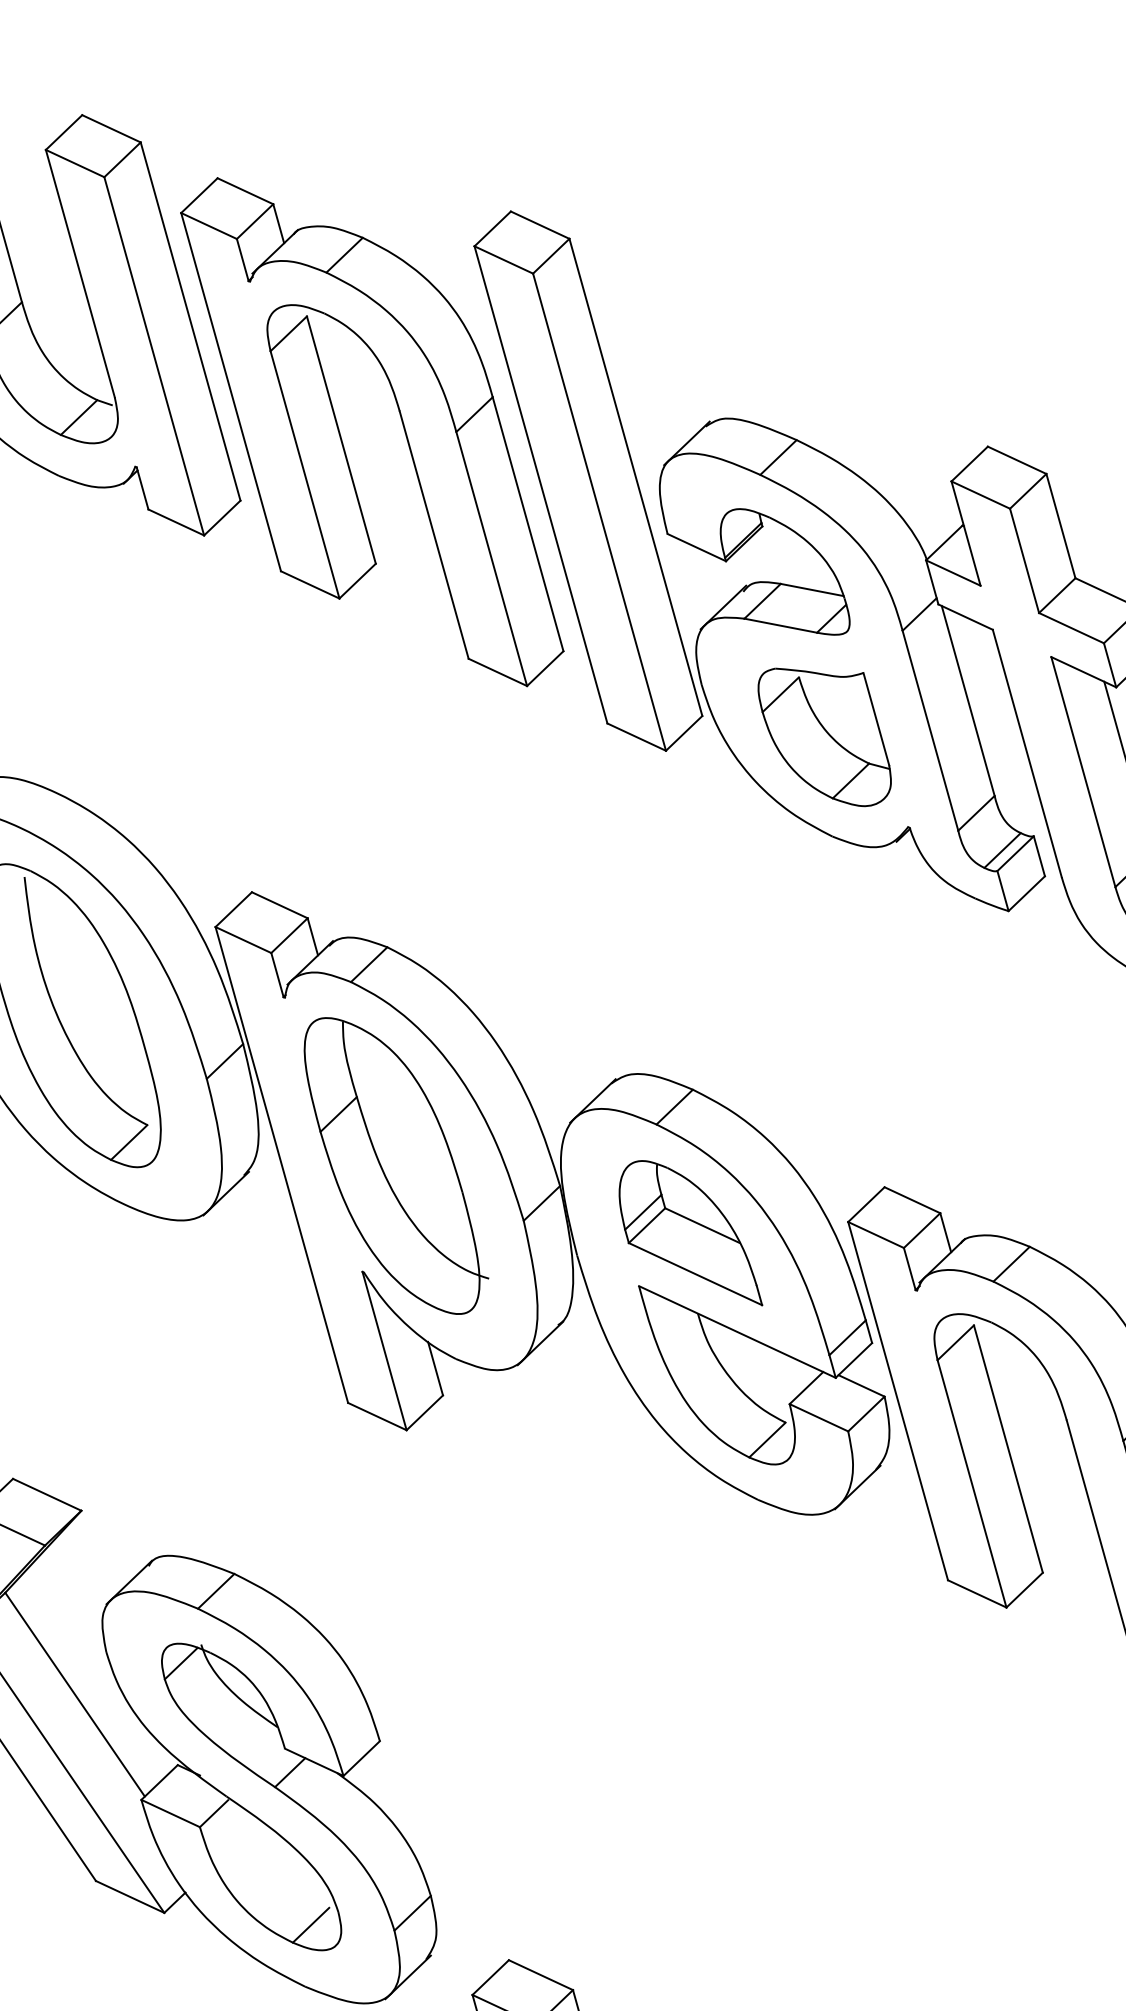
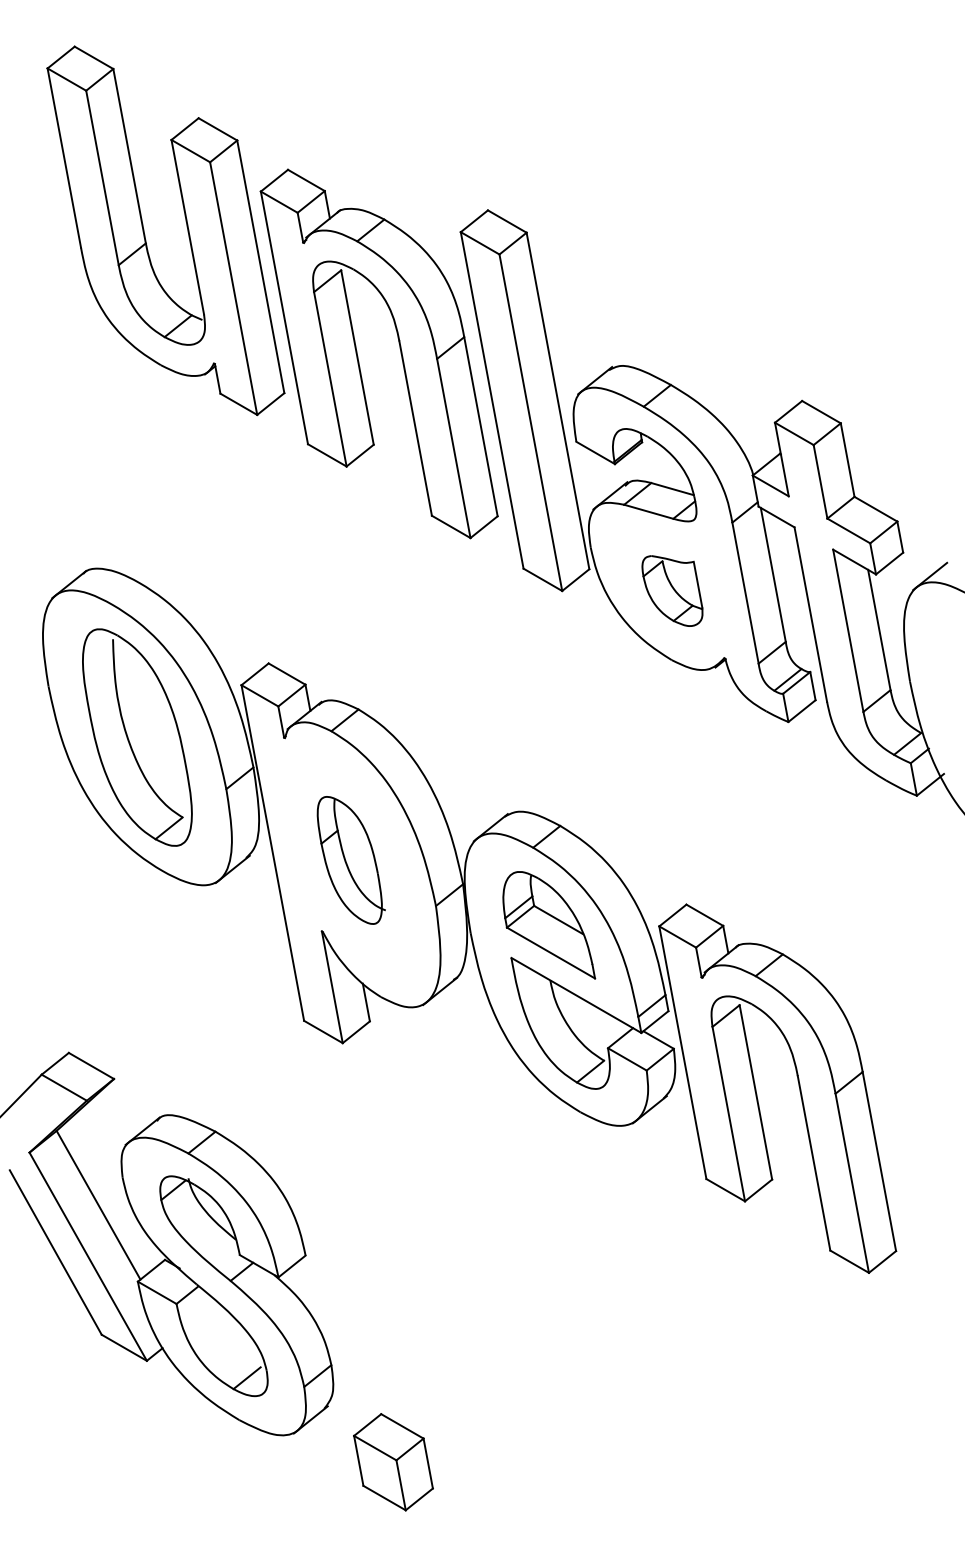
part: (824, 736) -> (672, 590), size x0.7
part: (396, 1165) -> (351, 860), size x0.6

